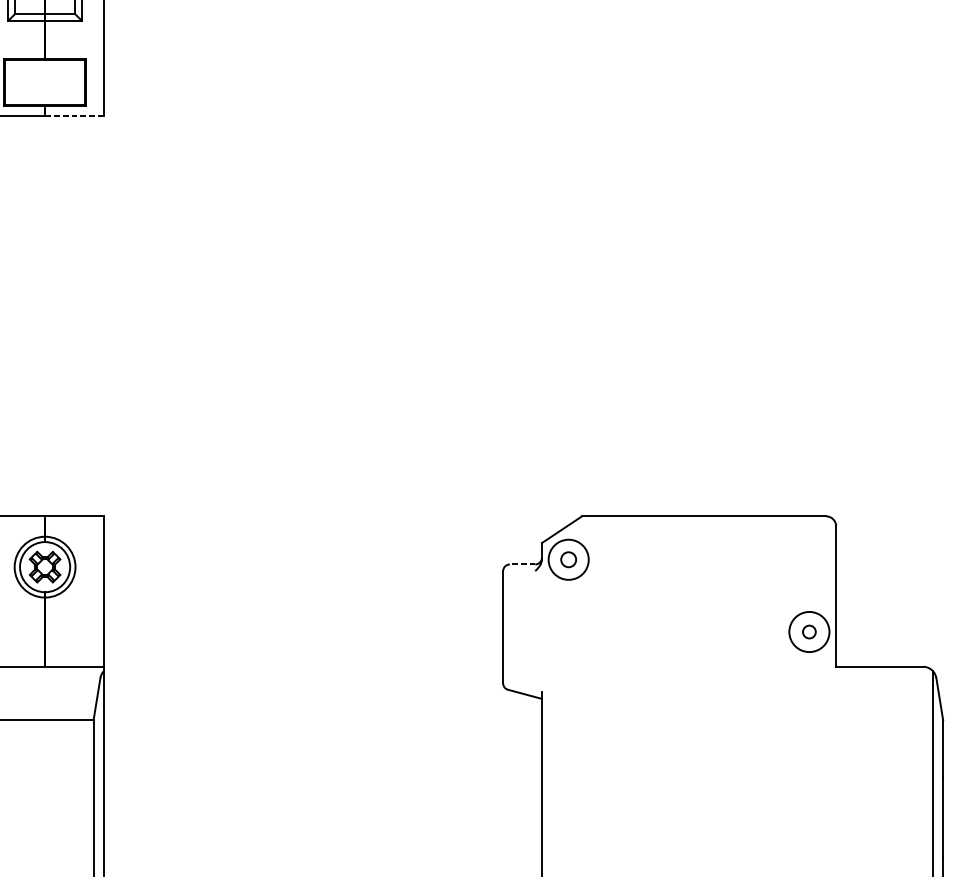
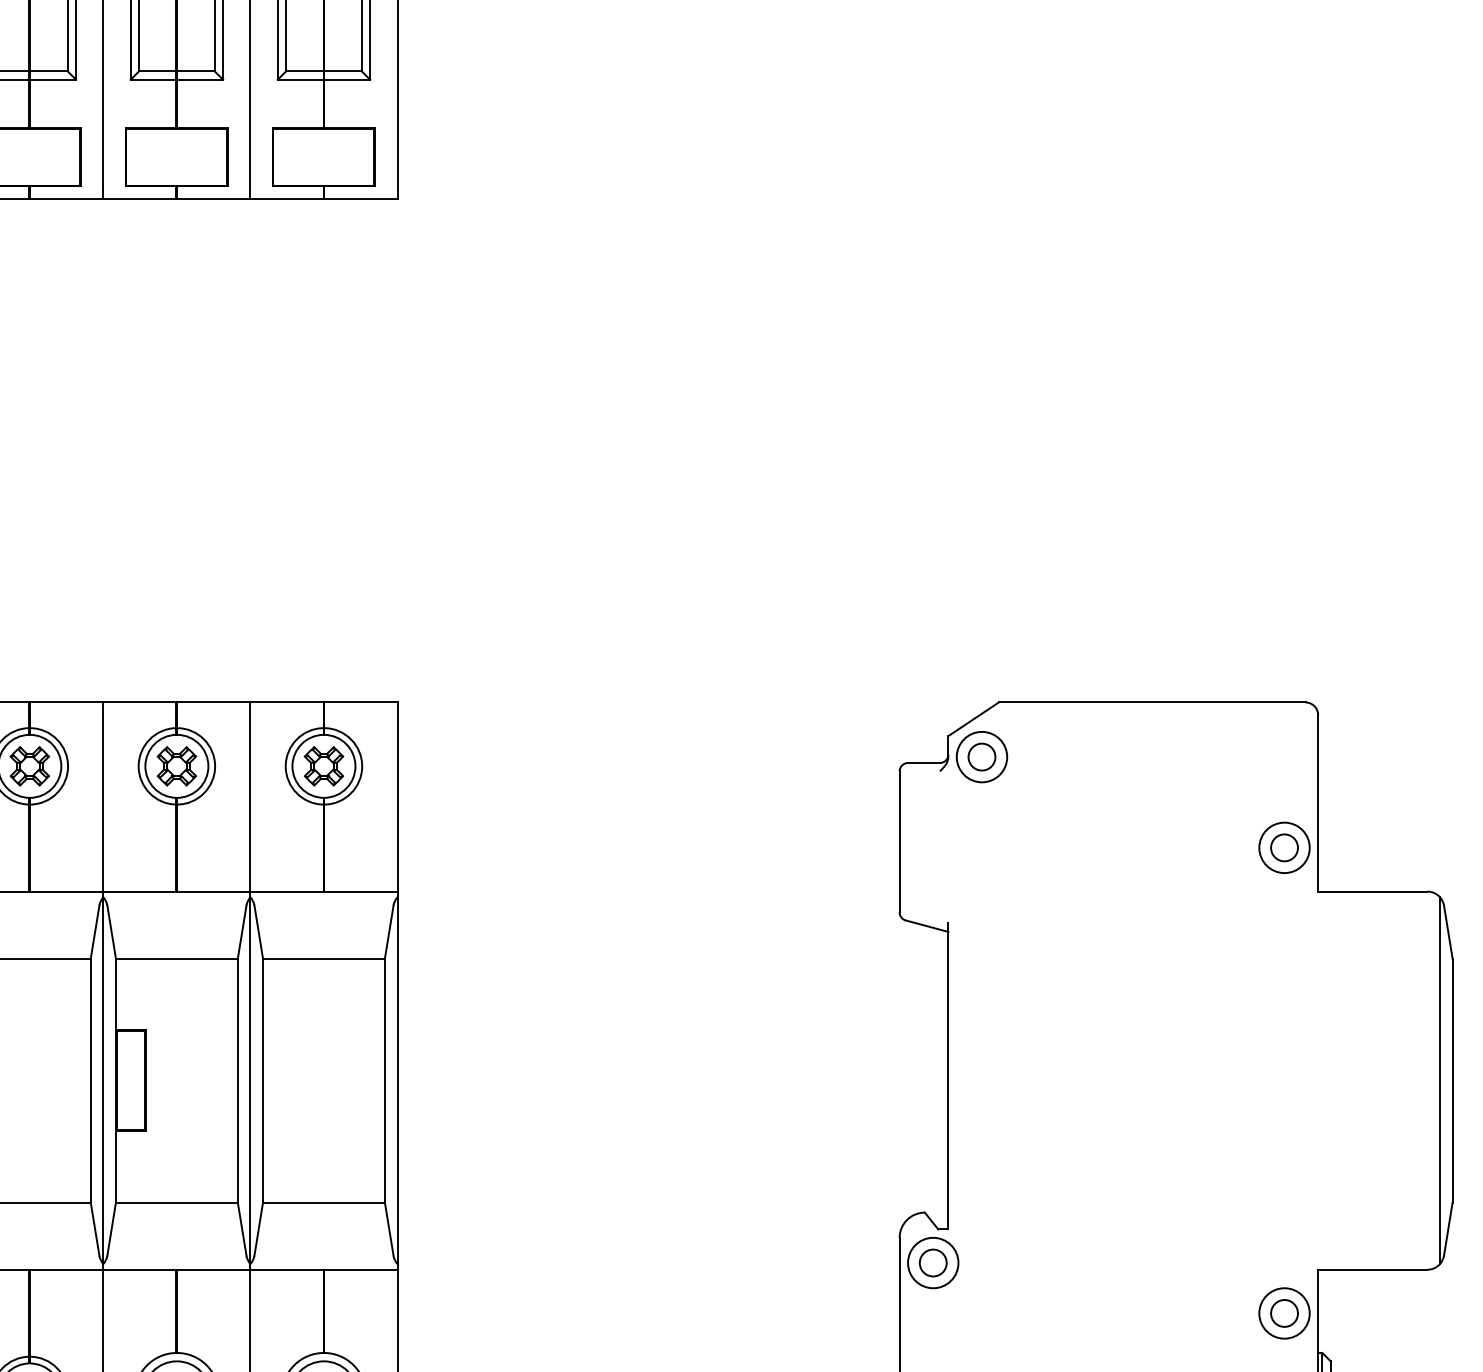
line: (74, 116) -> (360, 199), dashed -> solid
circle: (568, 559) -> (981, 756), size x1.43
line: (522, 564) -> (924, 763), dashed -> solid
circle: (809, 631) -> (1284, 847), size x1.67

